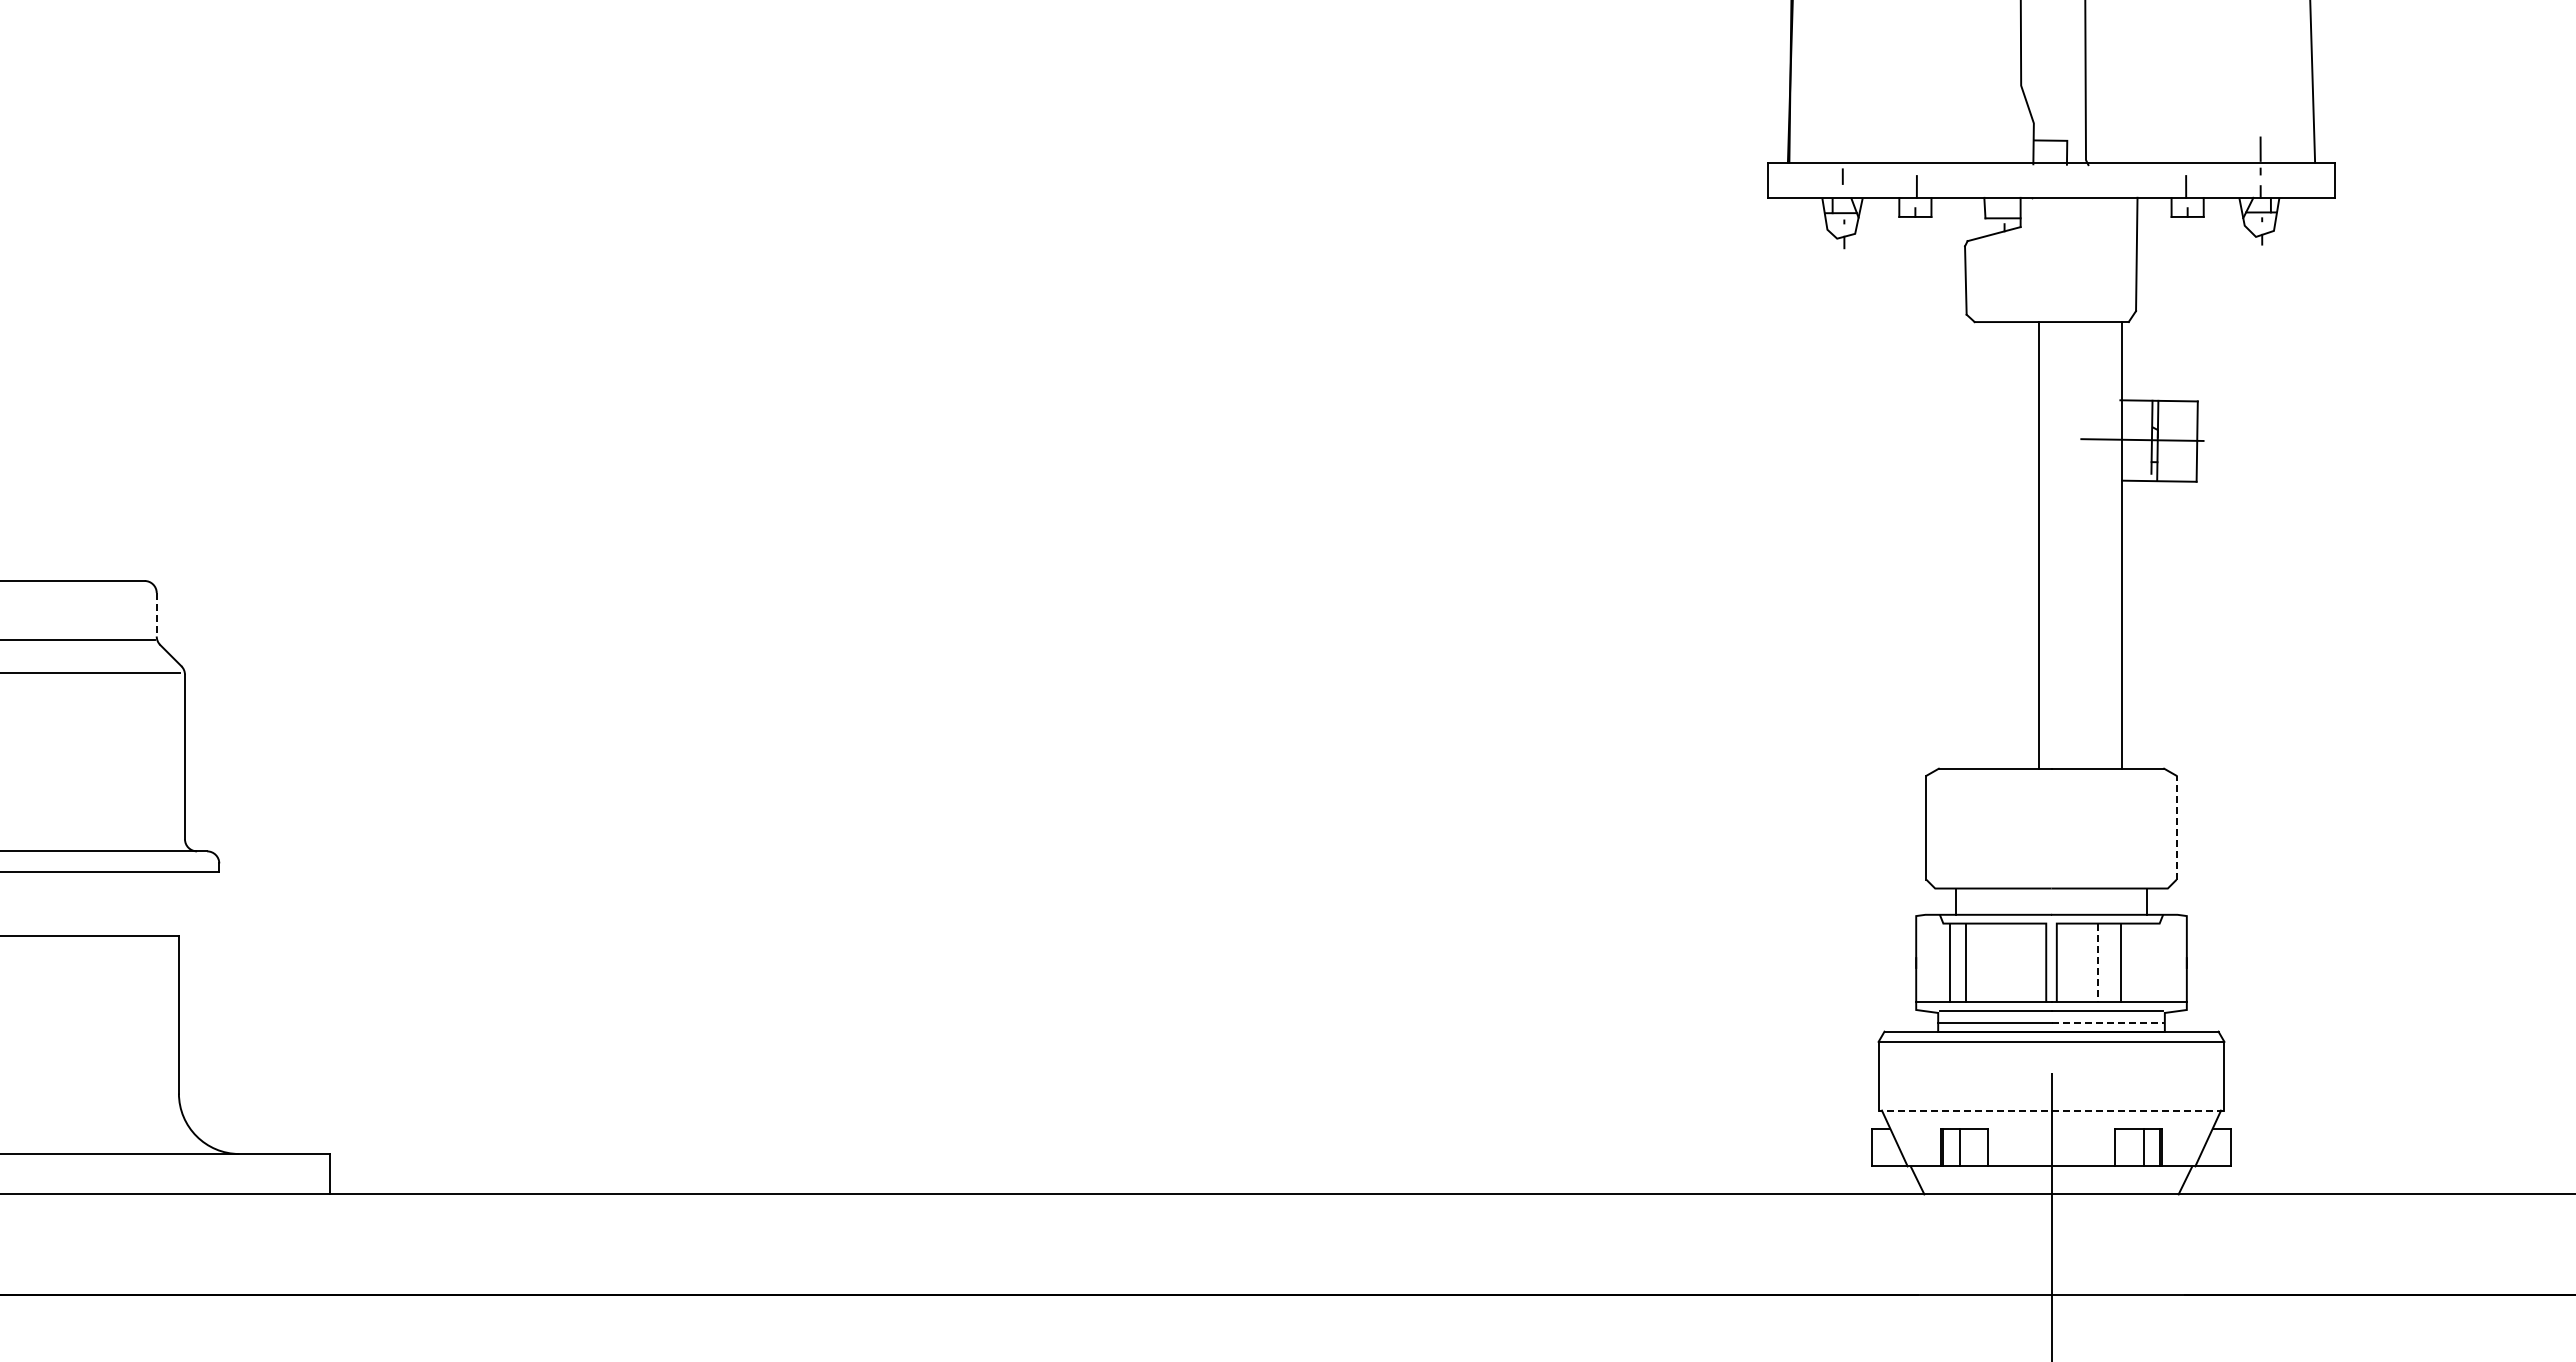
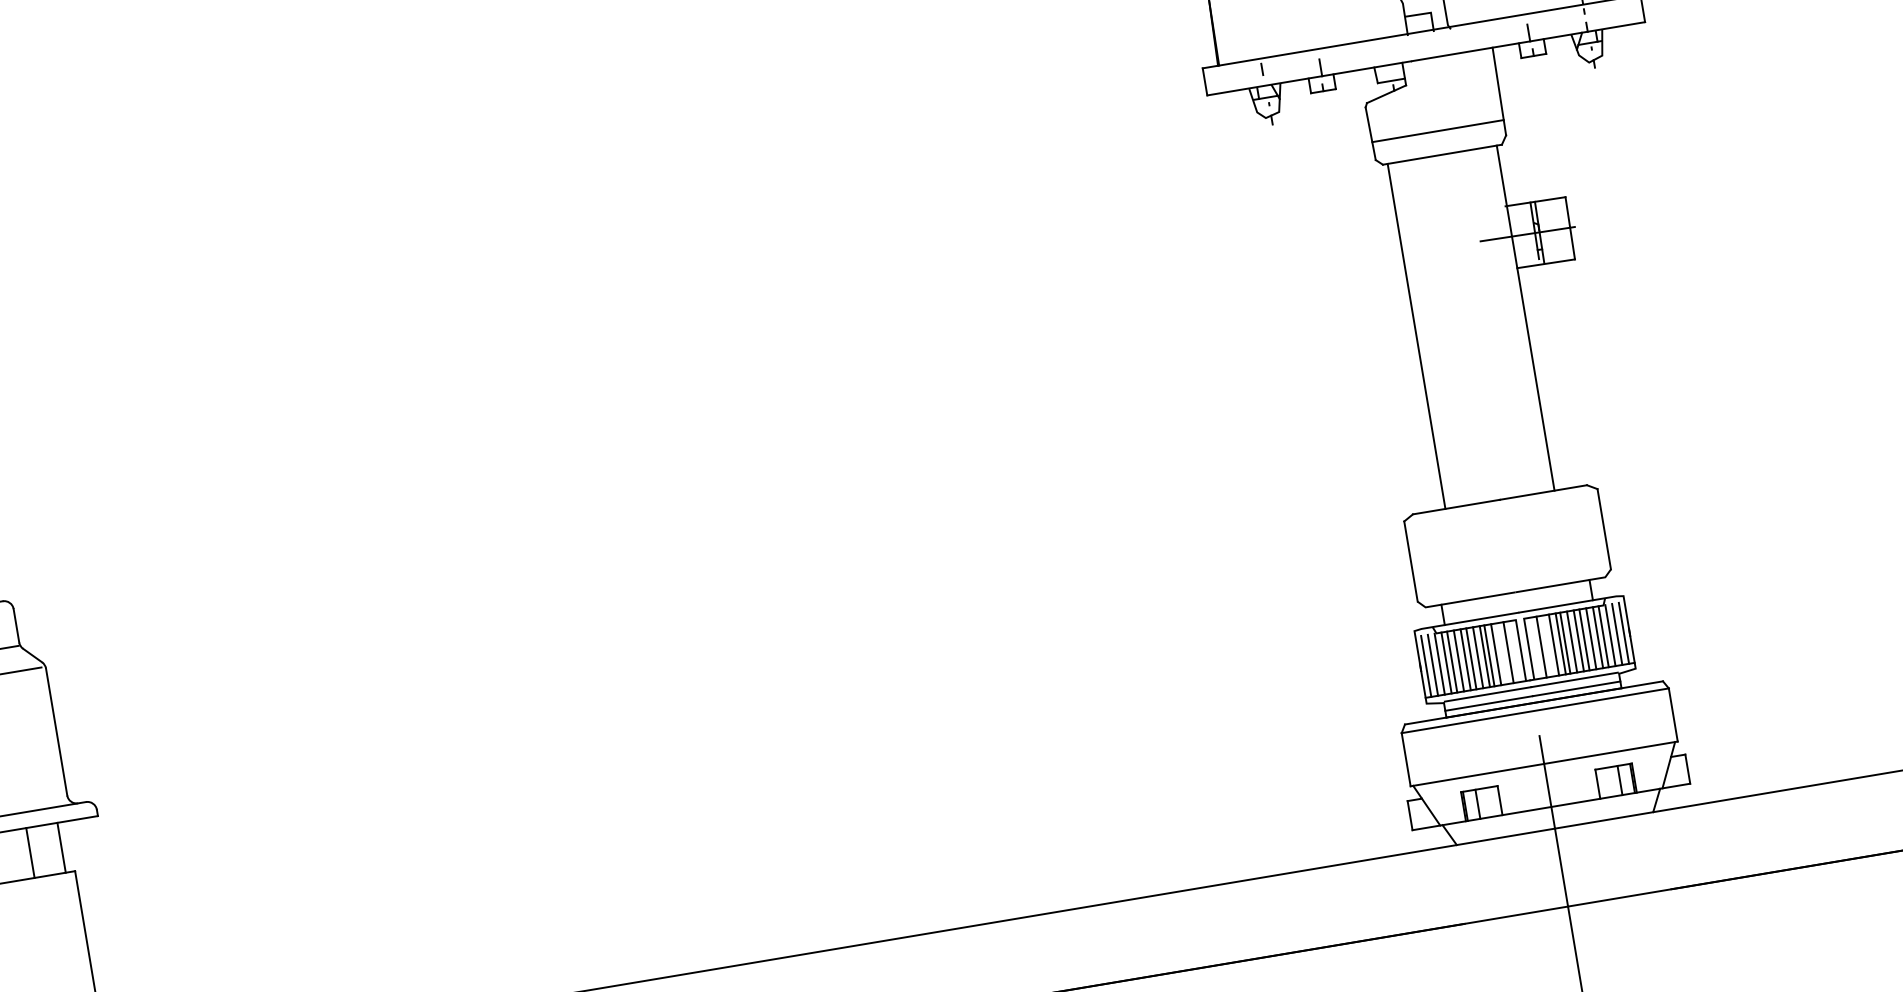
line: (2051, 291) -> (1438, 131), added
line: (2038, 545) -> (1416, 336), moved
line: (156, 614) -> (16, 625), dashed -> solid
line: (2176, 827) -> (1604, 529), dashed -> solid
line: (126, 903) -> (30, 852), added
line: (166, 903) -> (61, 847), added
line: (1923, 962) -> (1426, 666), added
line: (1932, 962) -> (1433, 664), added
line: (1941, 962) -> (1440, 663), added
line: (1957, 962) -> (1452, 661), added
line: (1974, 962) -> (1465, 659), added
line: (1981, 962) -> (1470, 658), added
line: (1990, 962) -> (1477, 657), added
line: (1999, 962) -> (1484, 656), added
line: (2005, 962) -> (1489, 655), added
line: (2014, 962) -> (1496, 654), added
line: (2030, 962) -> (1508, 652), added
line: (2072, 962) -> (1541, 646), added
line: (2088, 962) -> (1553, 644), added
line: (2103, 962) -> (1565, 642), added
line: (2112, 962) -> (1572, 641), added
line: (2128, 962) -> (1584, 639), added
line: (2137, 962) -> (1591, 638), added
line: (2145, 962) -> (1597, 637), added
line: (2153, 962) -> (1603, 636), added
line: (2162, 962) -> (1610, 635), added
line: (2170, 962) -> (1616, 634), added
line: (2179, 962) -> (1623, 632), added
line: (2097, 963) -> (1560, 644), dashed -> solid
line: (2108, 1022) -> (1576, 688), dashed -> solid
line: (2051, 1110) -> (1544, 763), dashed -> solid

